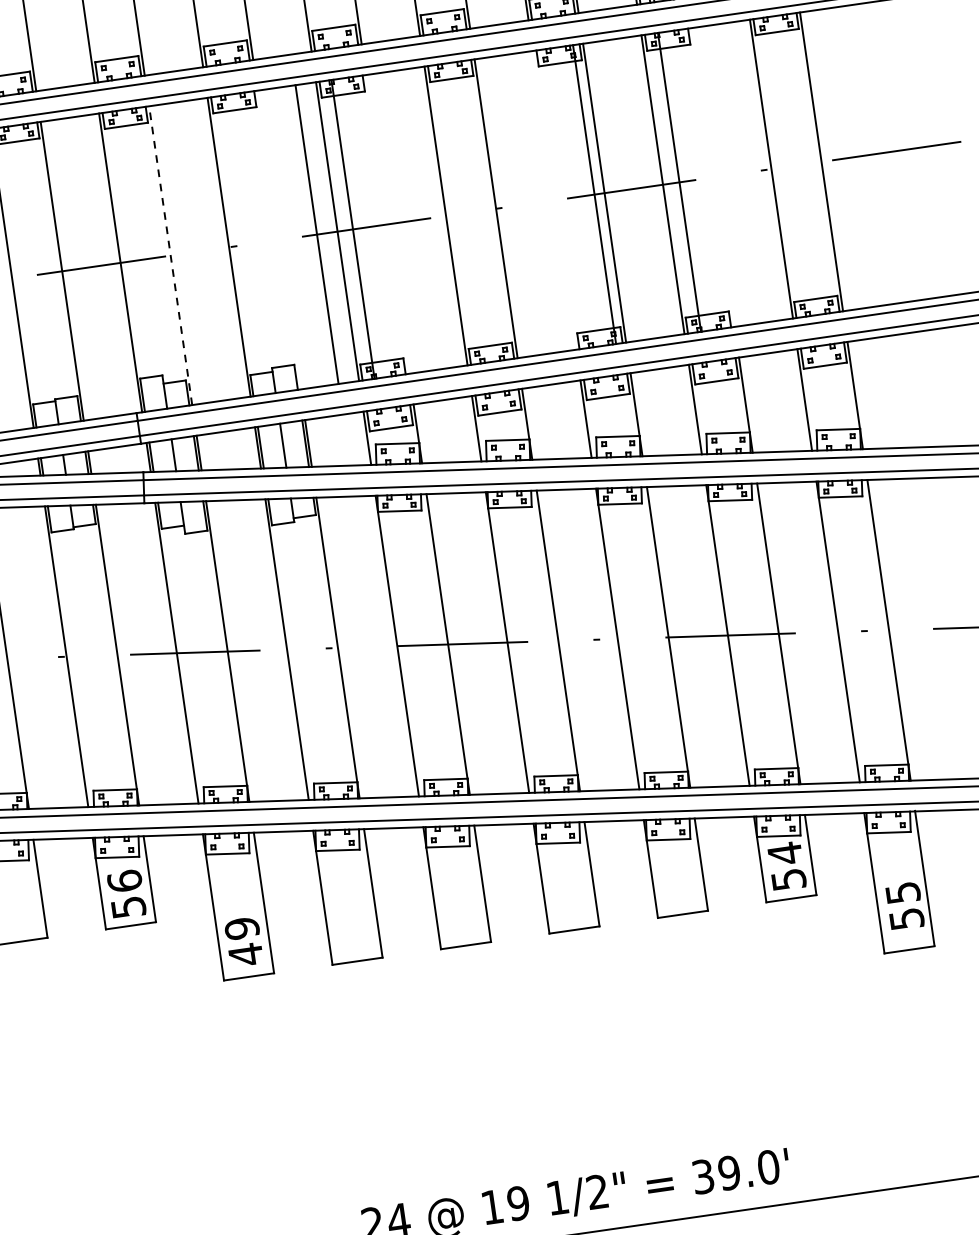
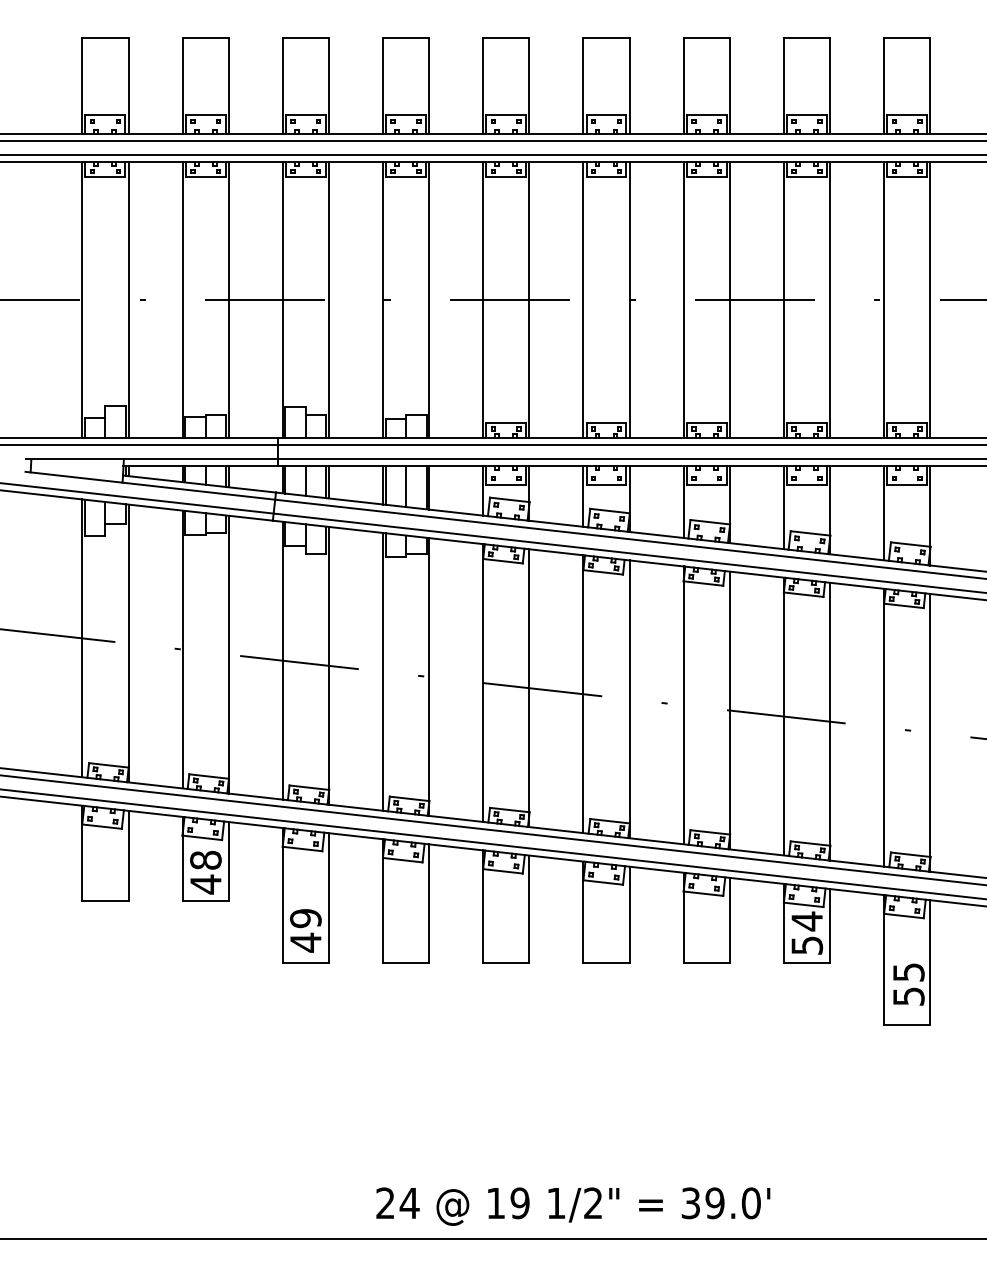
line: (679, 182) -> (830, 300), moved
line: (594, 195) -> (683, 300), moved
line: (353, 229) -> (529, 300), moved
line: (317, 235) -> (429, 300), moved
line: (170, 255) -> (328, 299), dashed -> solid
text: (126, 894) -> (205, 872), 56 -> 48

